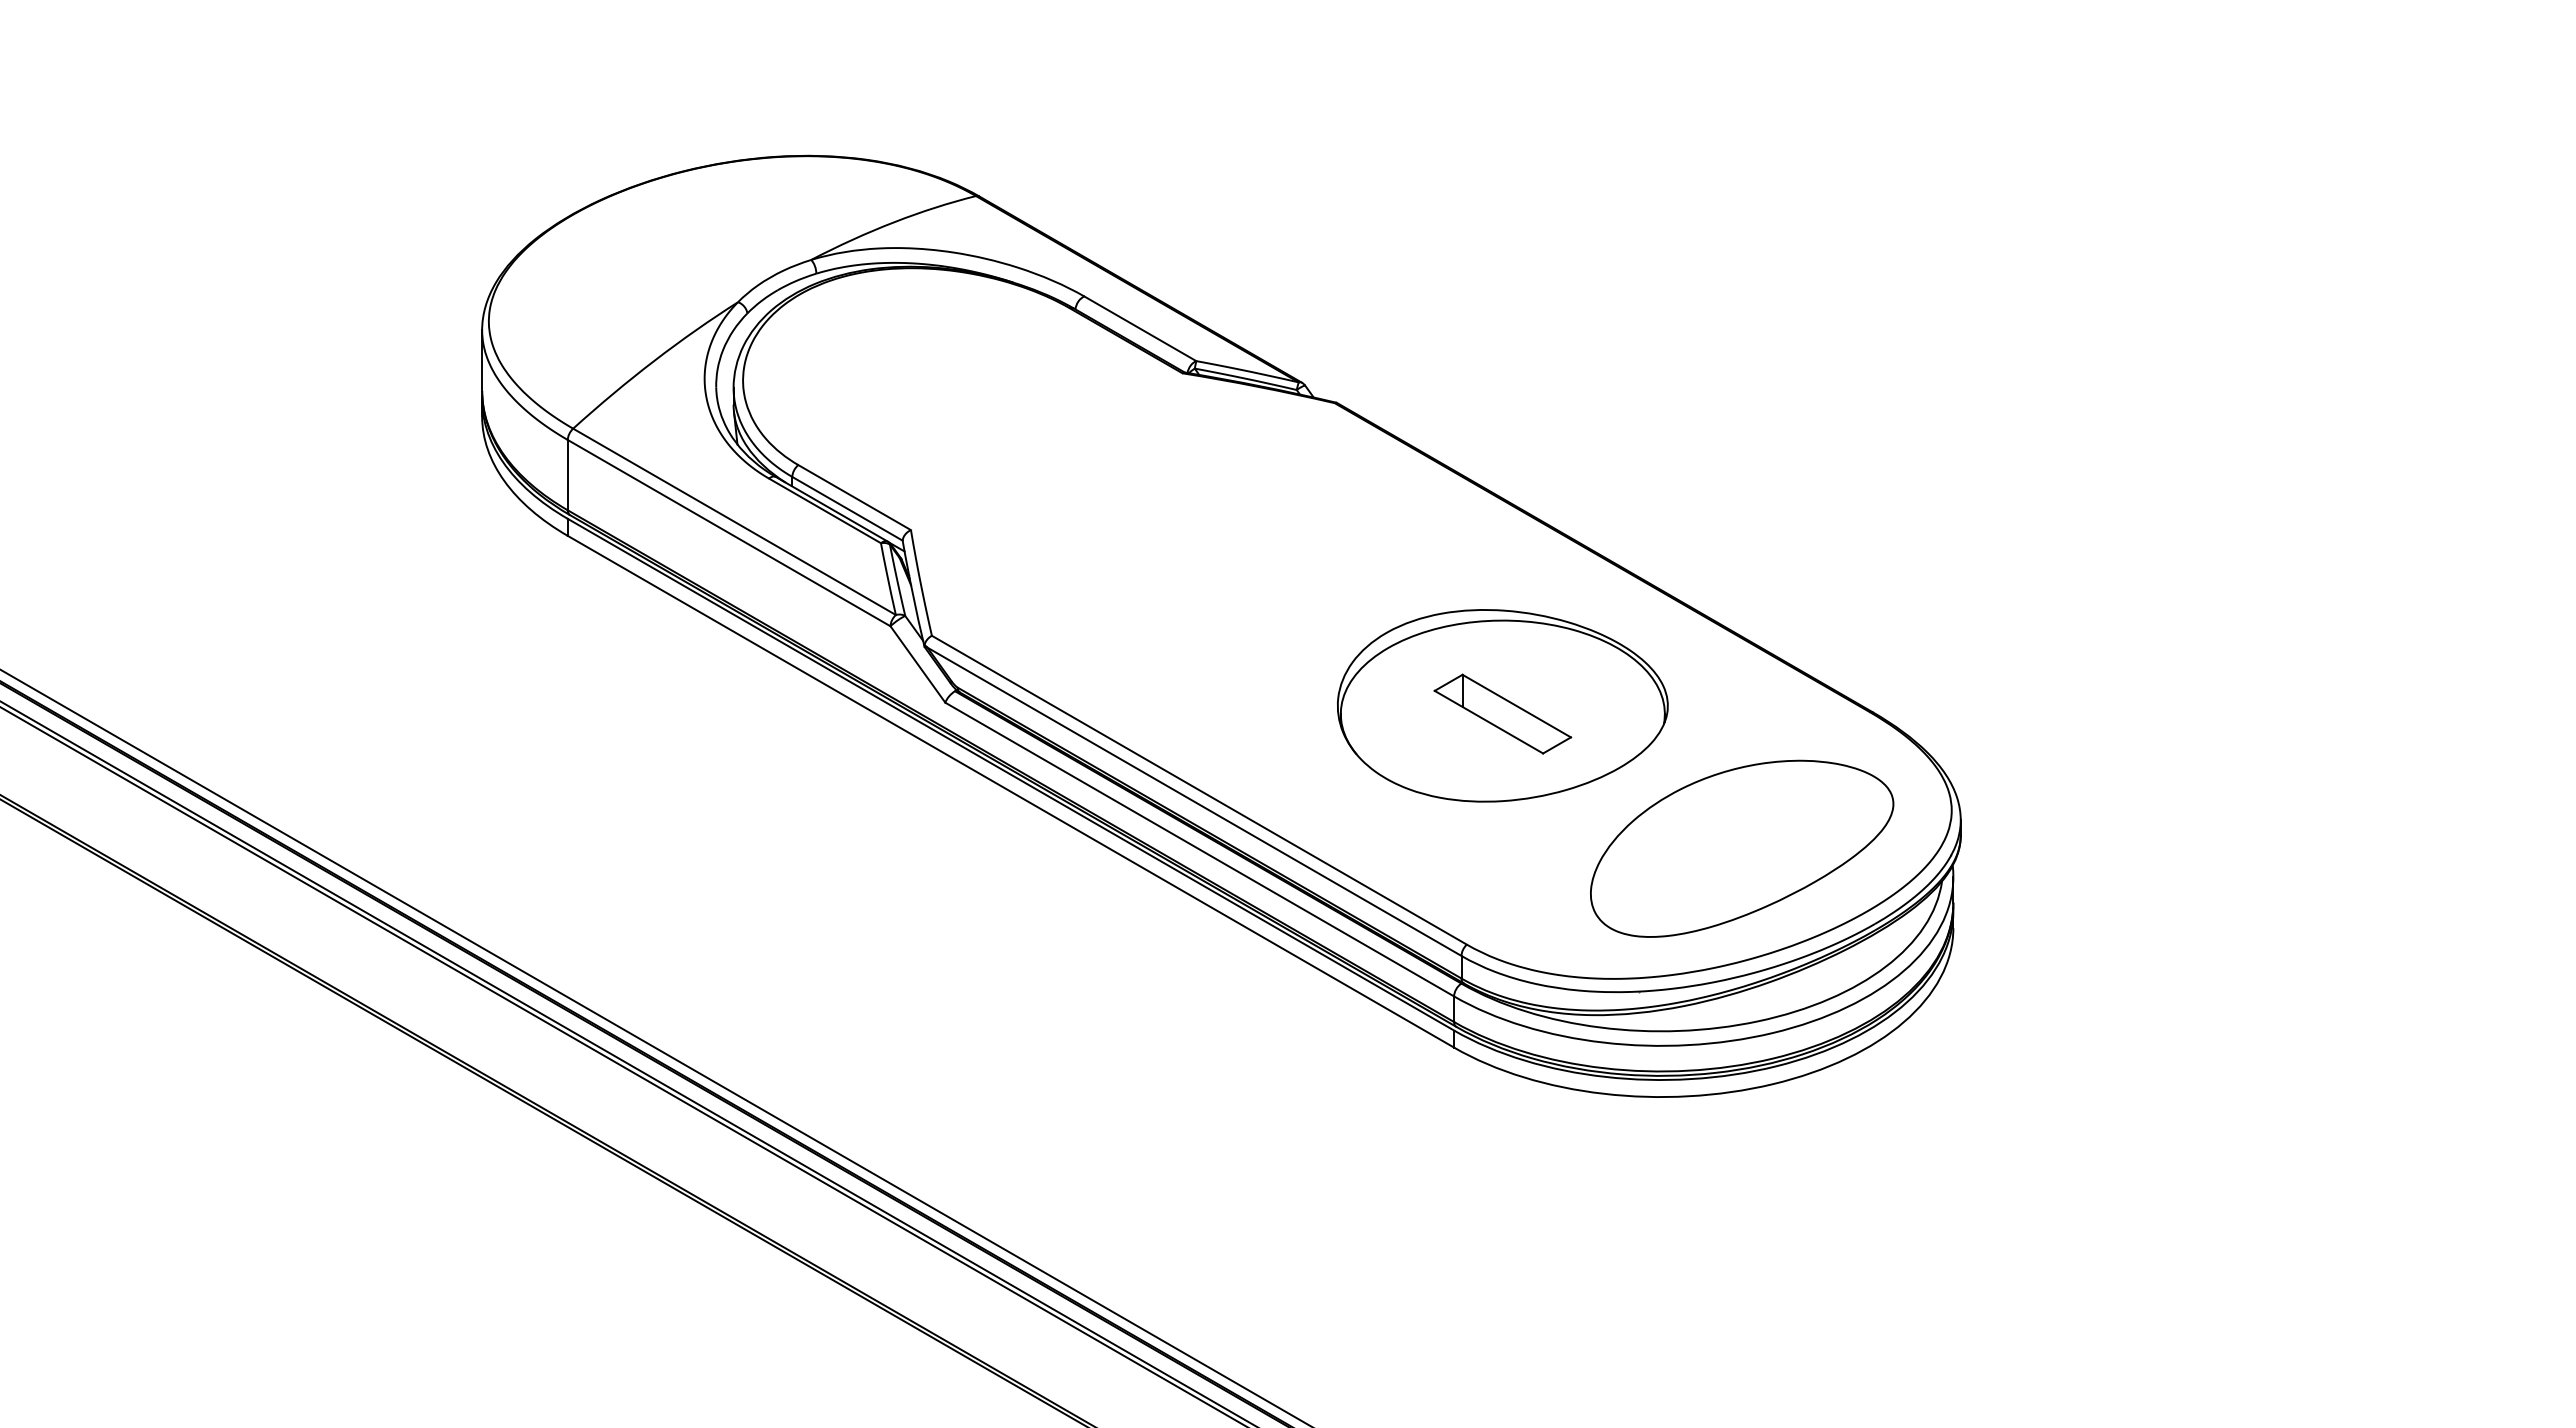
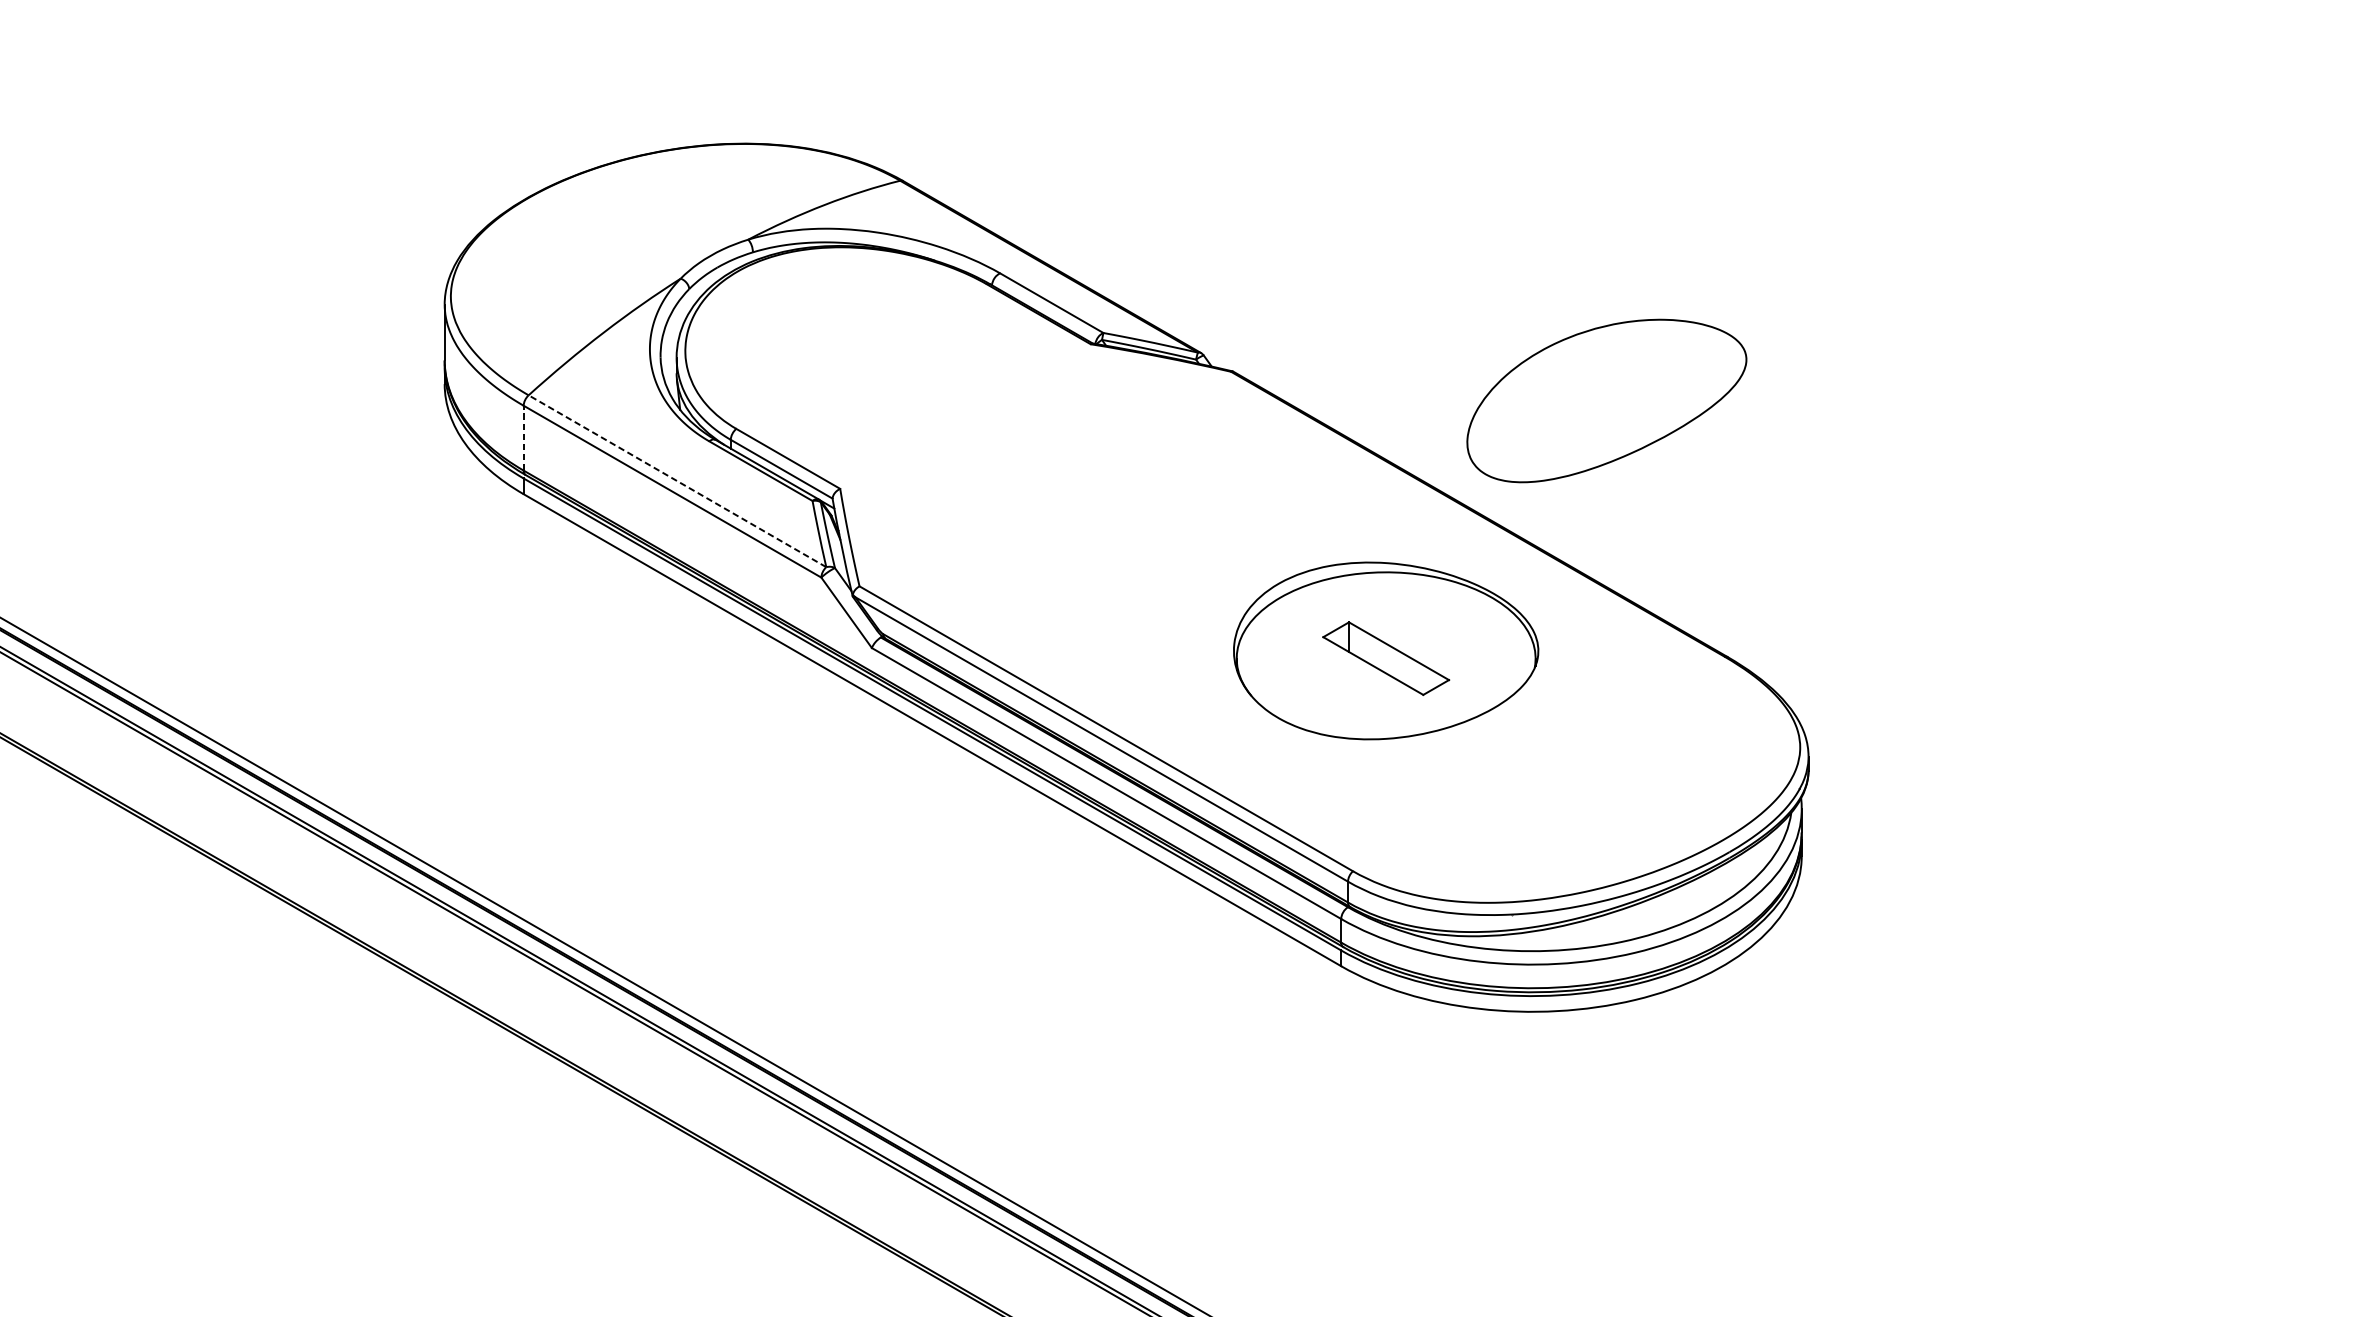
line: (567, 474) -> (523, 437), solid -> dashed
line: (734, 521) -> (677, 480), solid -> dashed
part: (1742, 848) -> (1607, 400), moved

